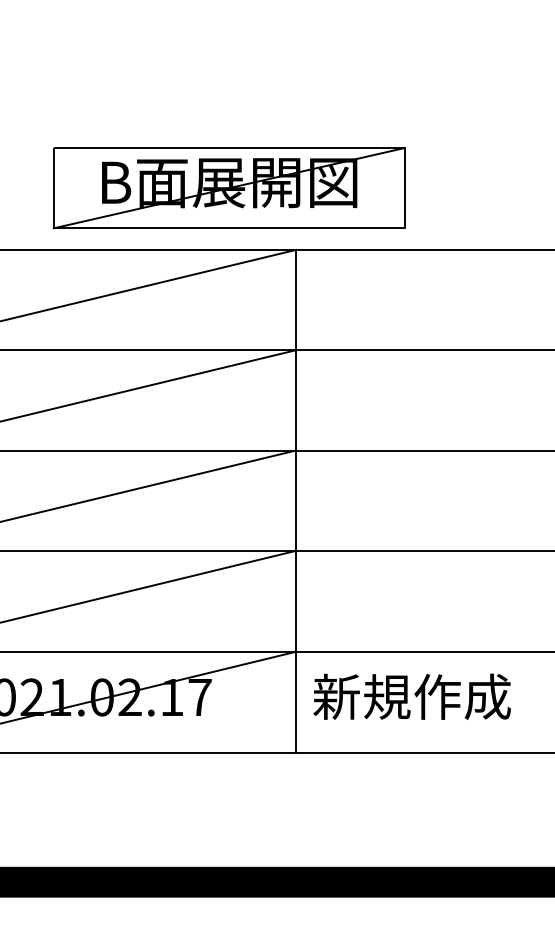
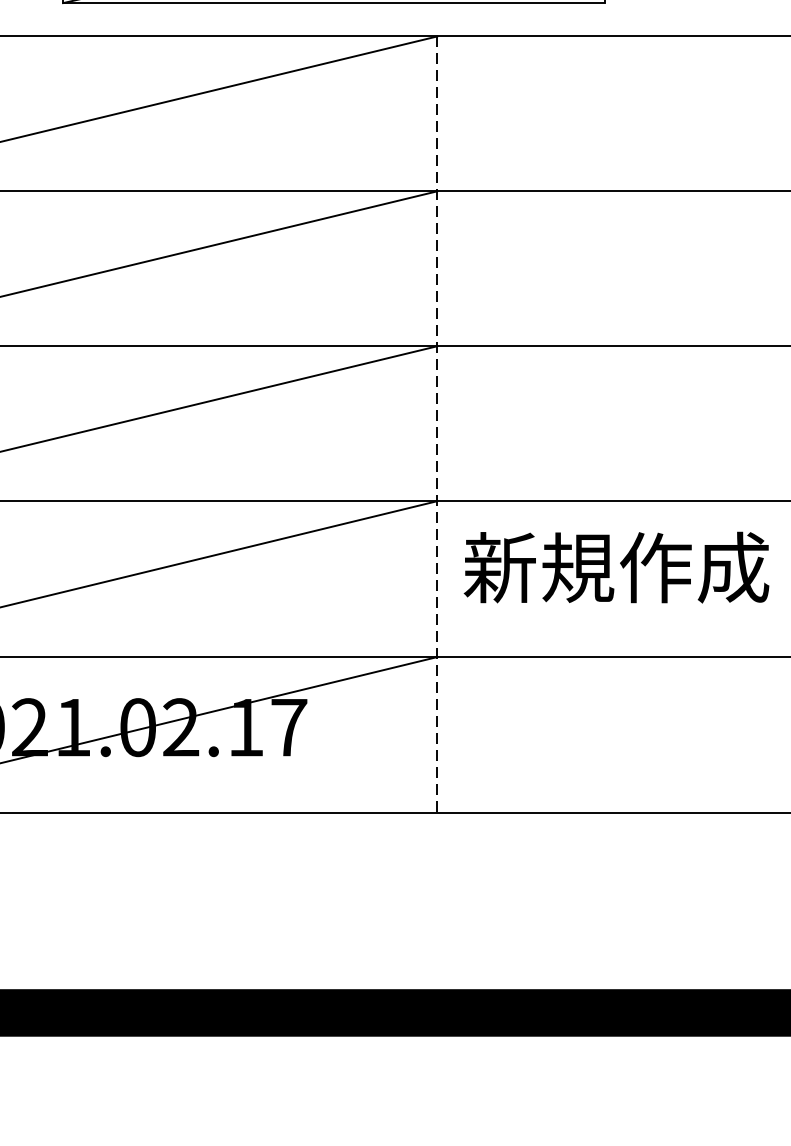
line: (296, 501) -> (438, 424), solid -> dashed
text: (411, 696) -> (615, 567), moved

